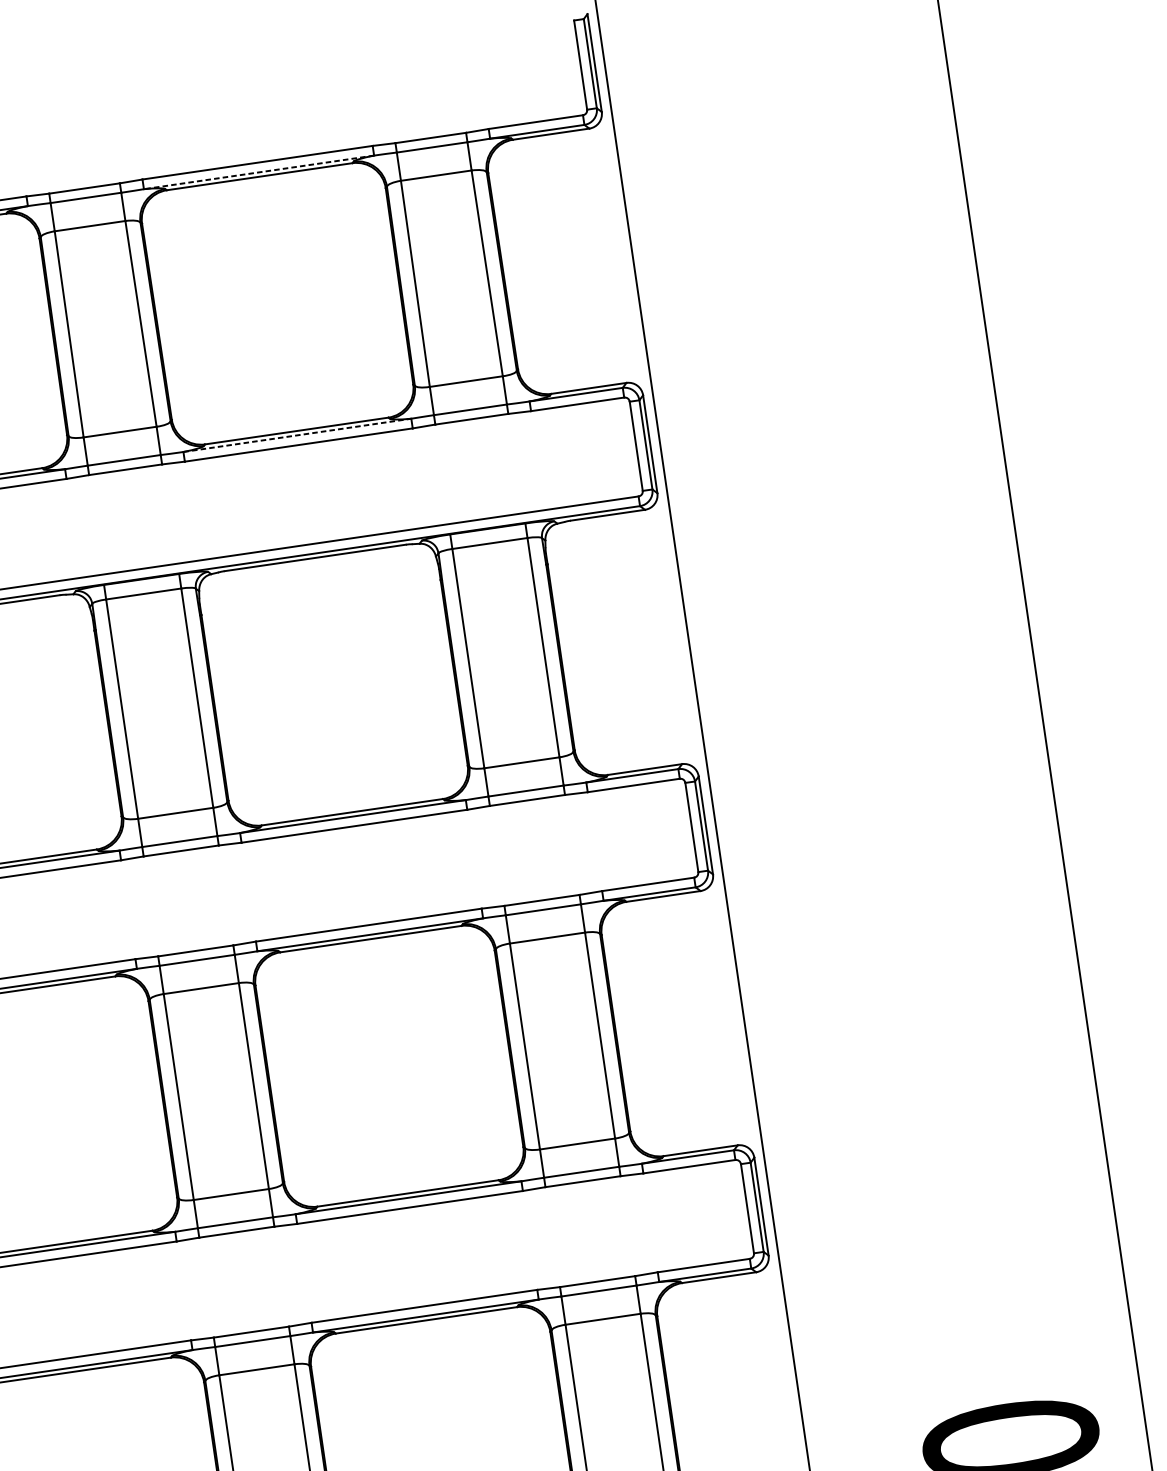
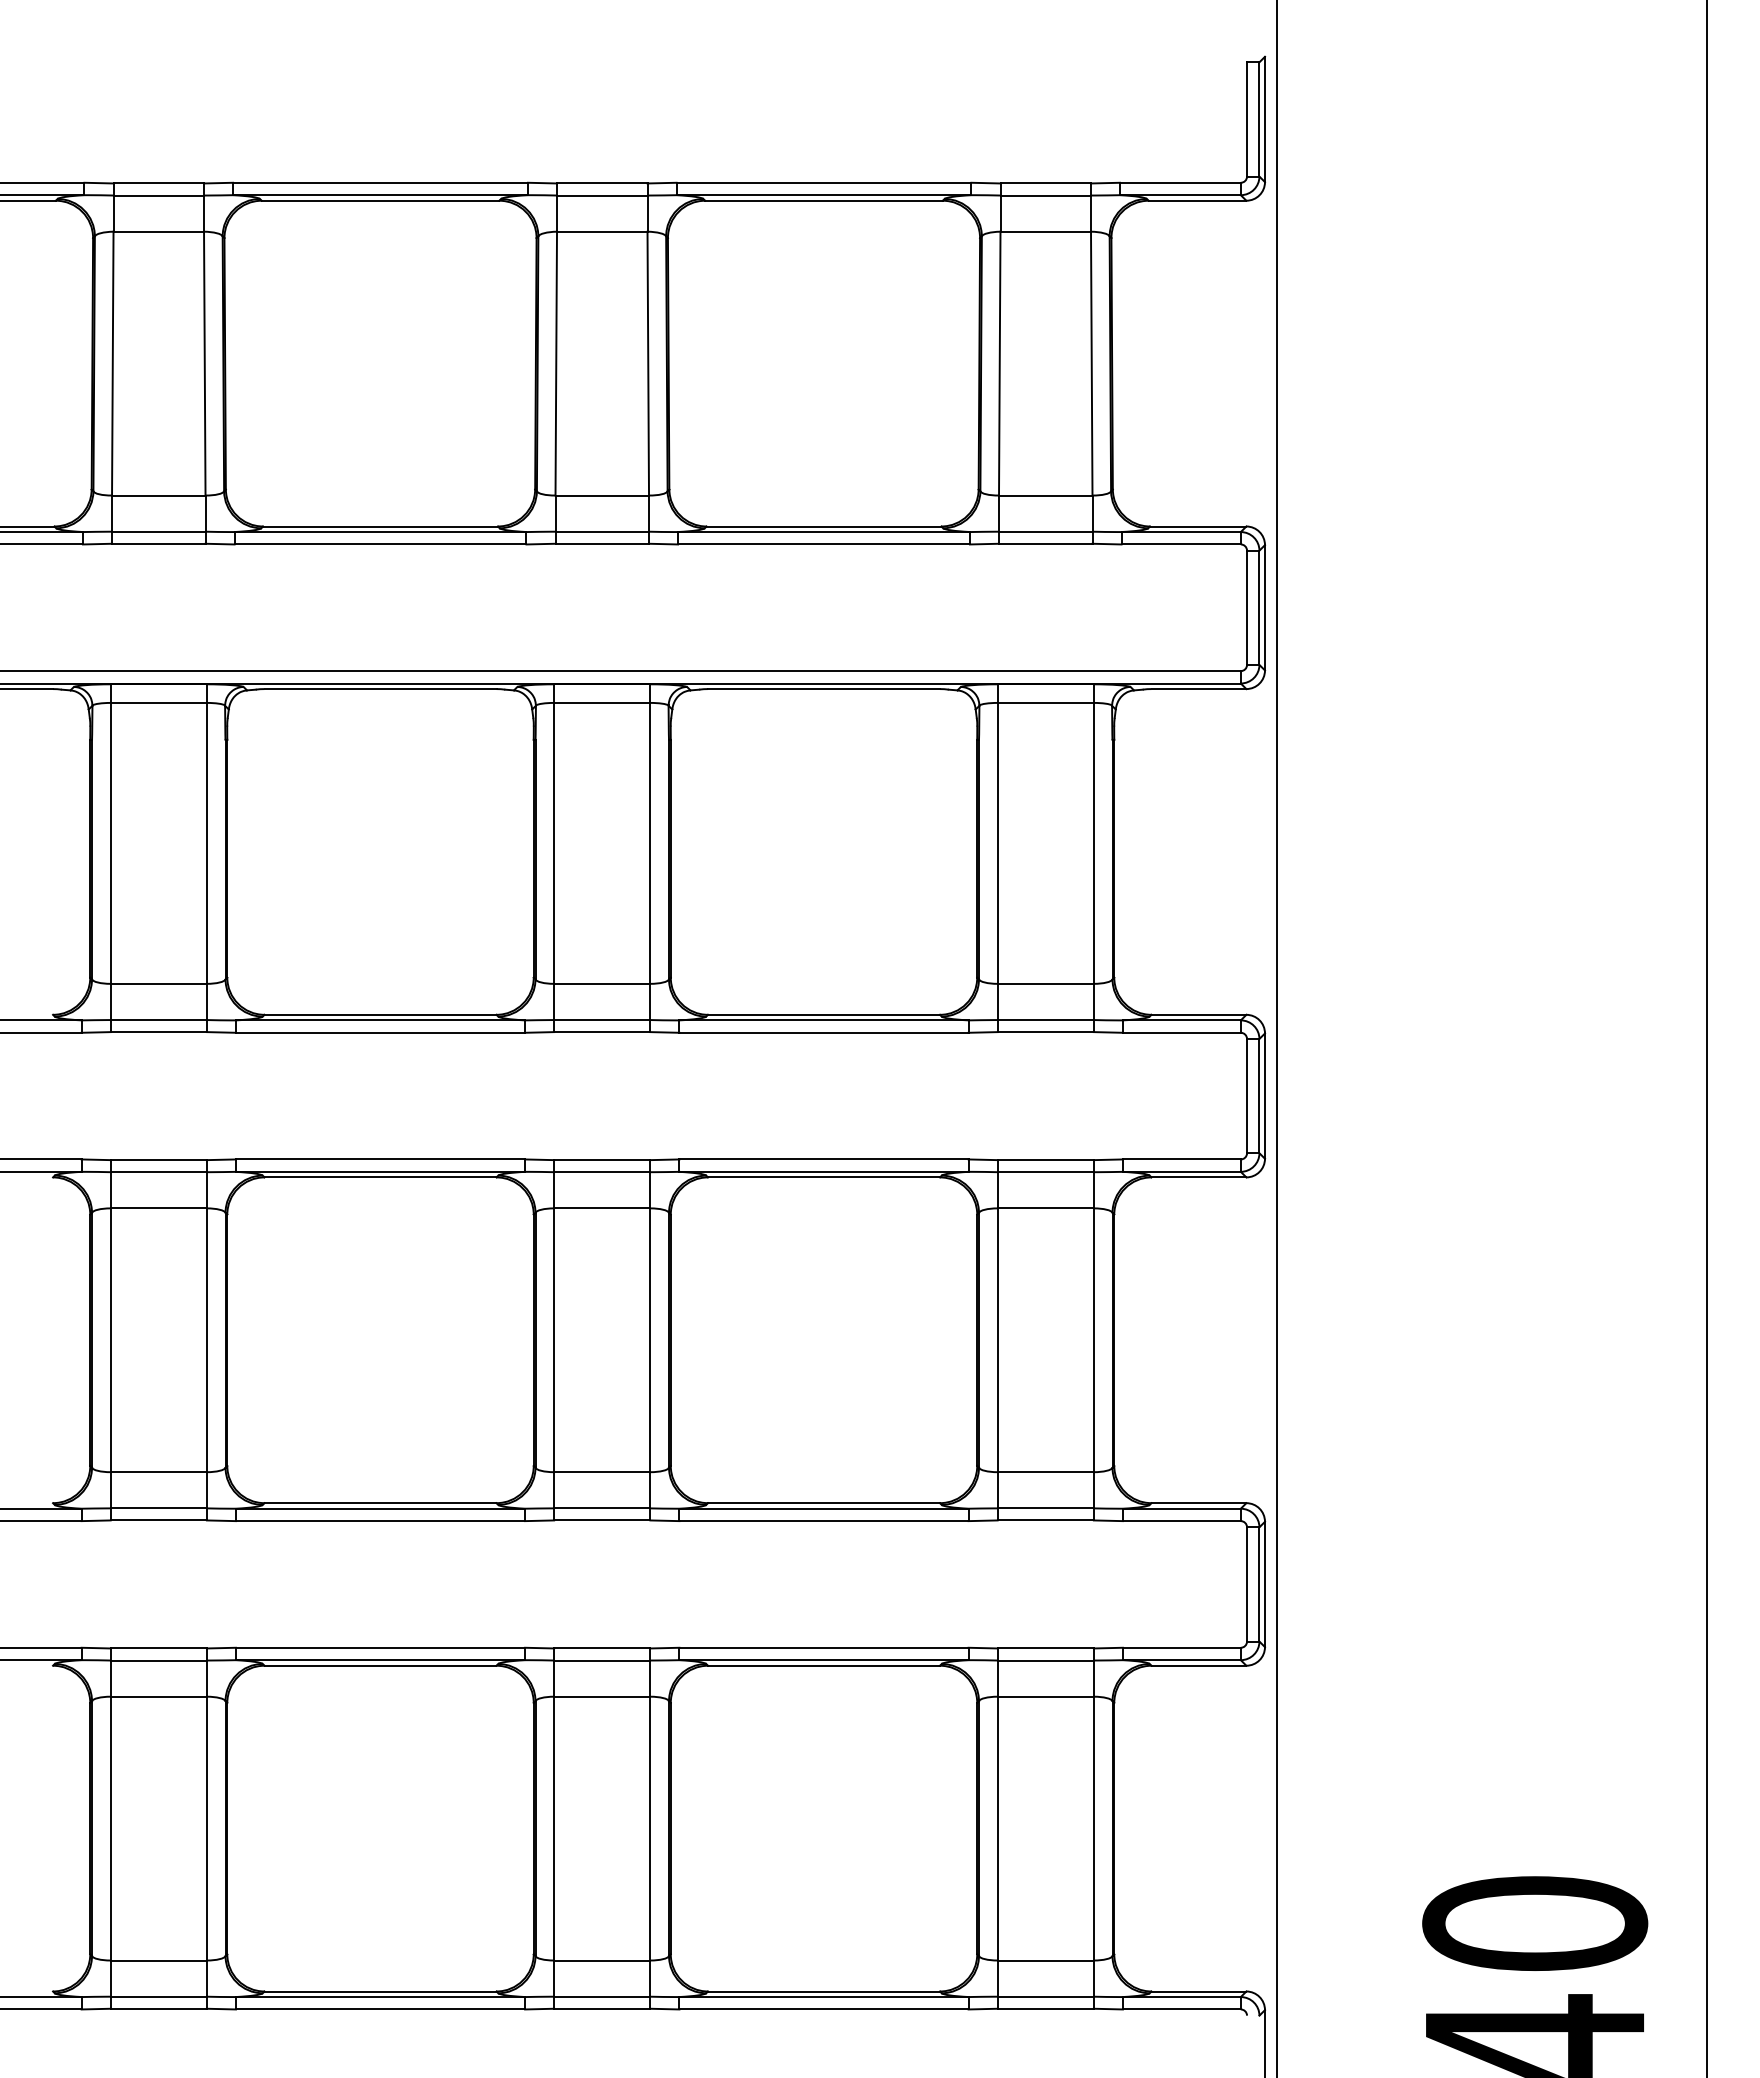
line: (258, 172) -> (823, 195), dashed -> solid
line: (297, 435) -> (824, 532), dashed -> solid

